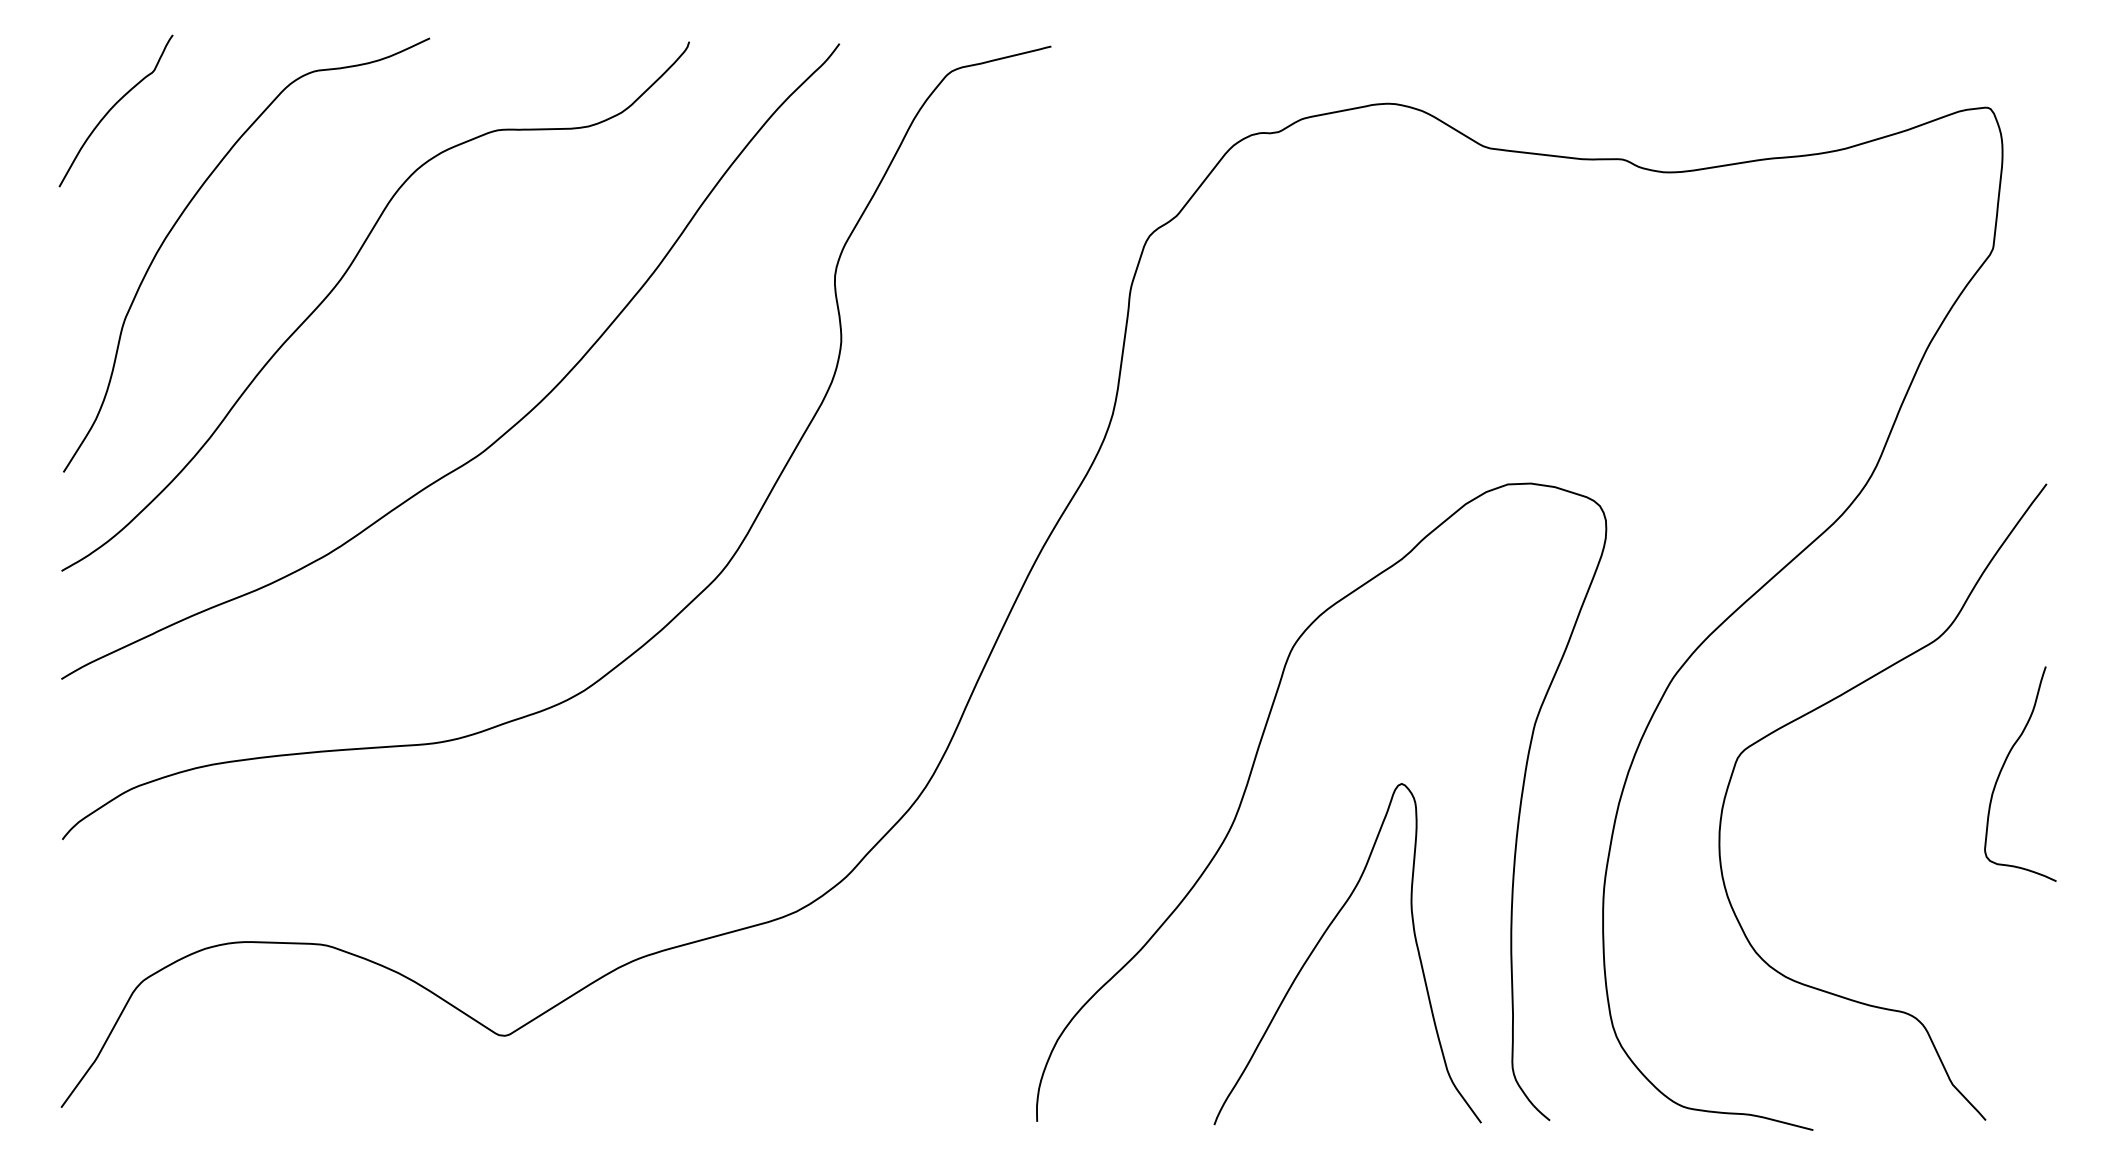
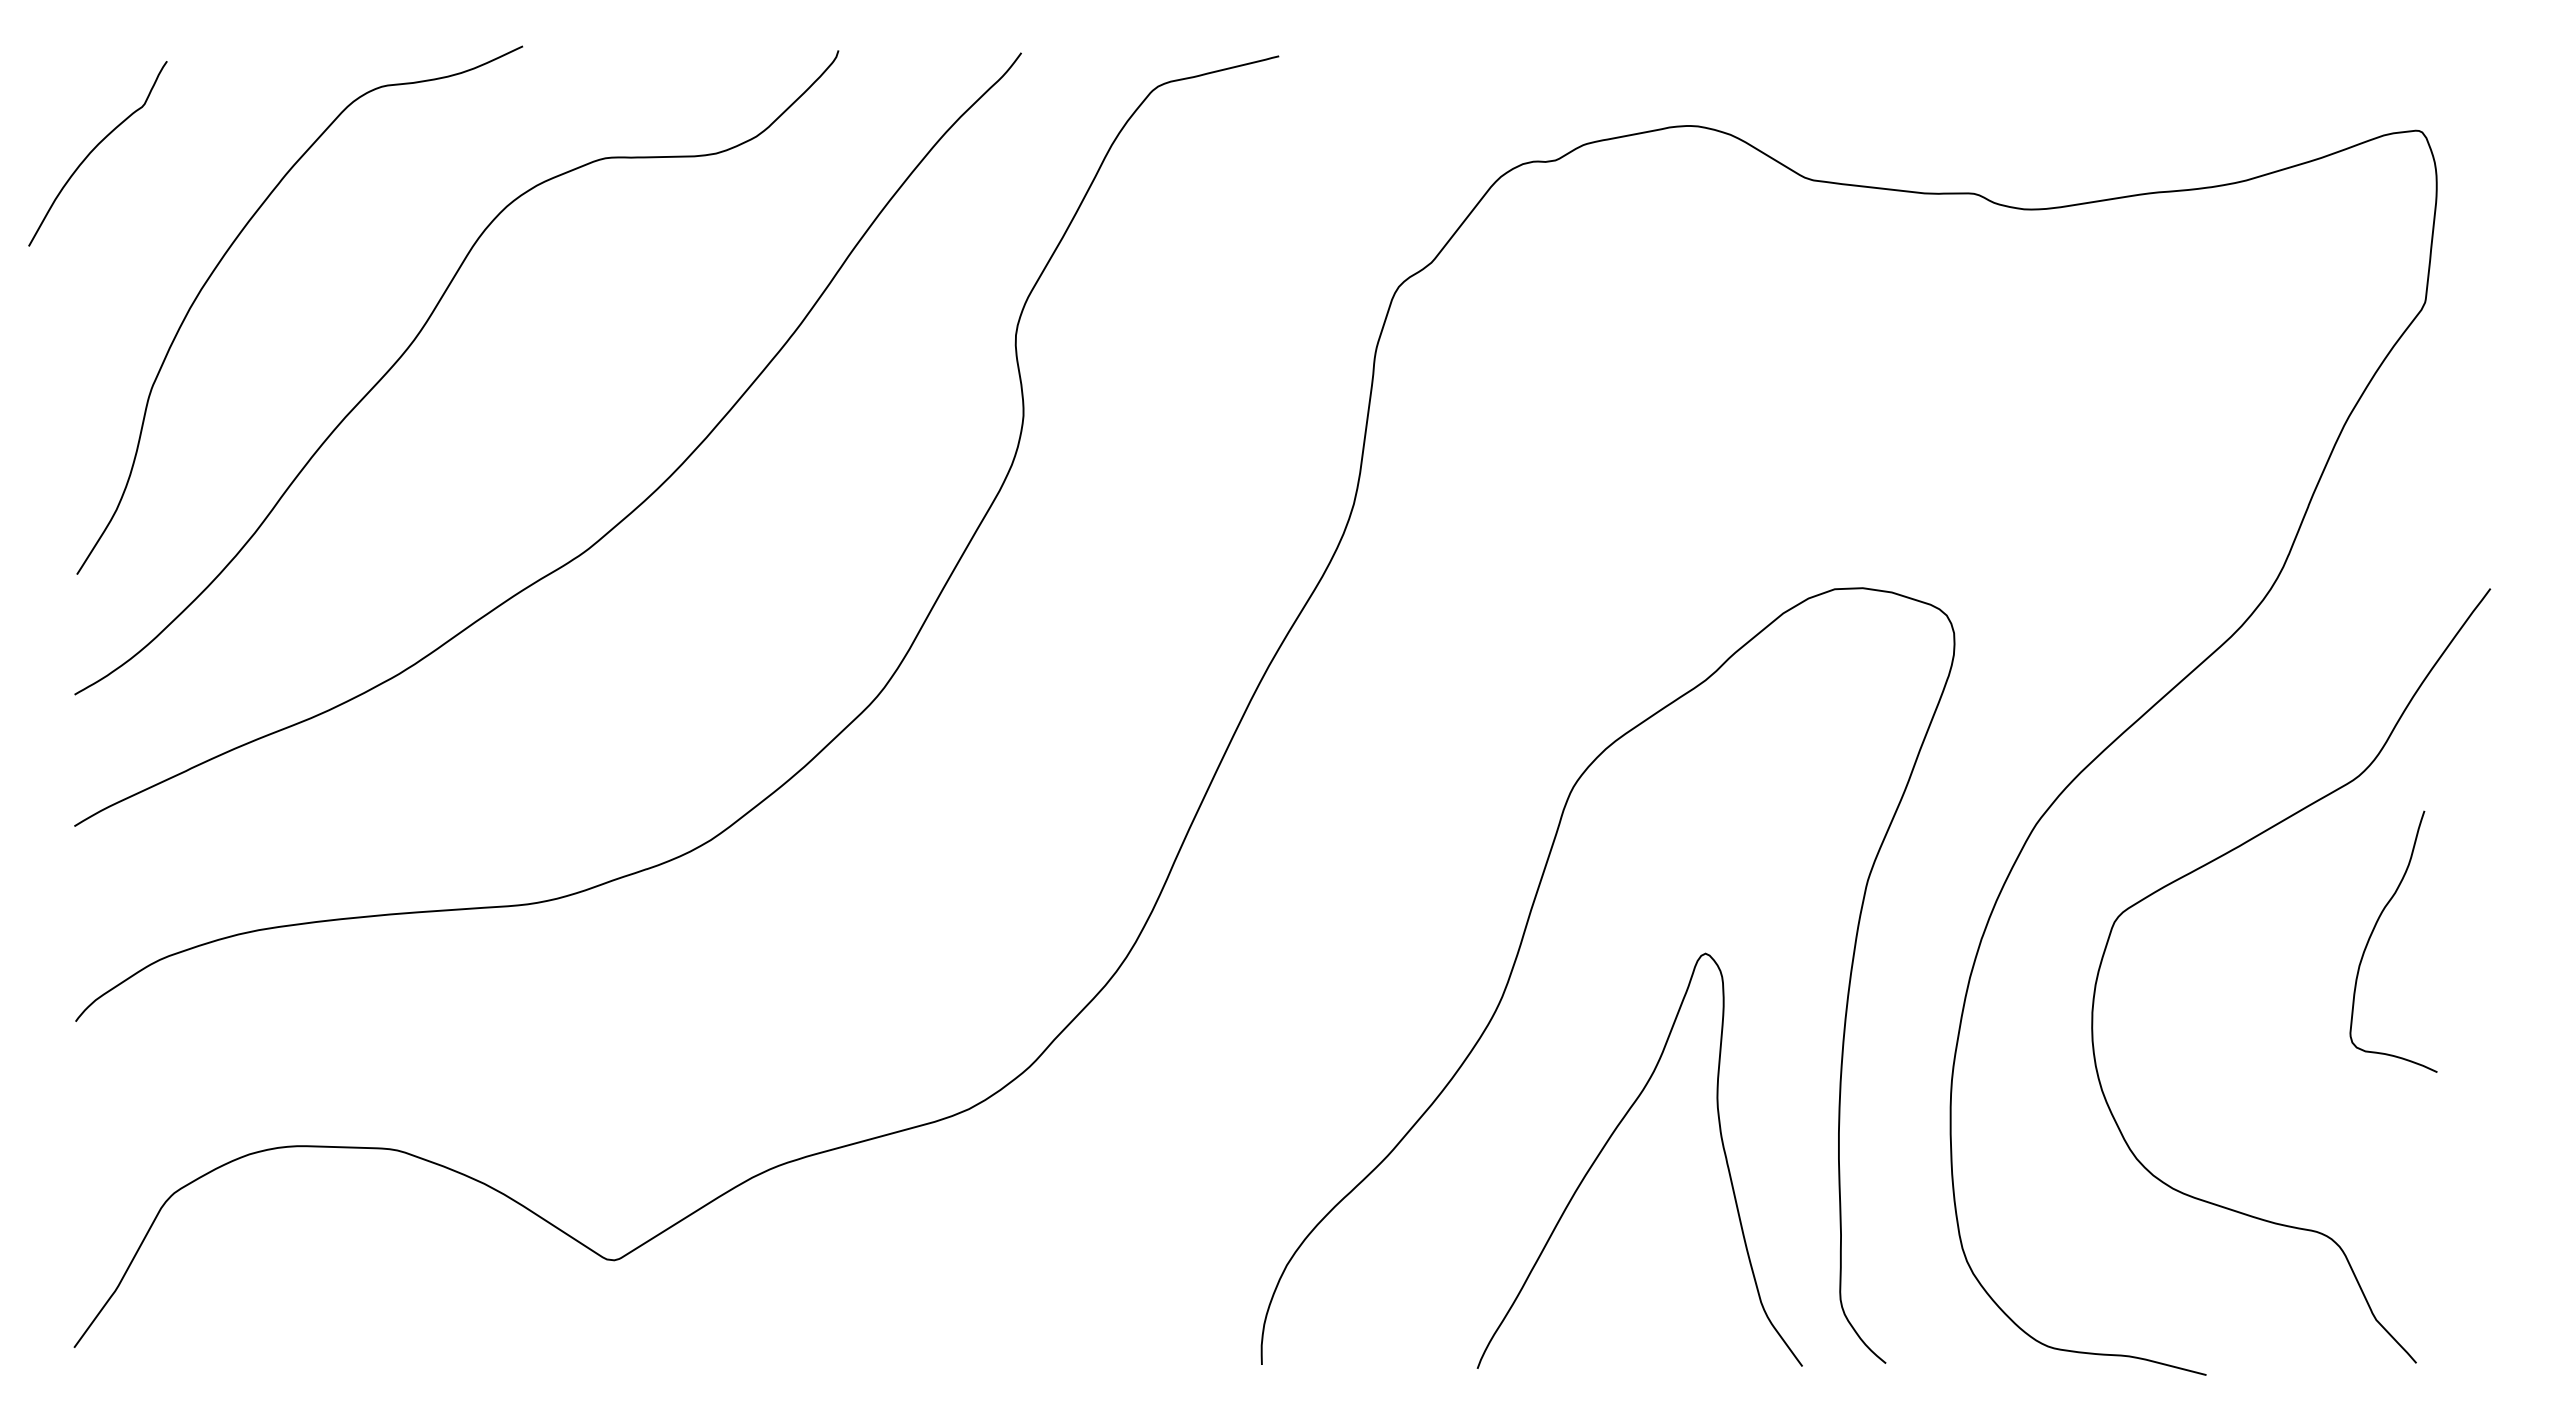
curve: (113, 107) -> (94, 149), moved
curve: (2003, 766) -> (2373, 932), moved

